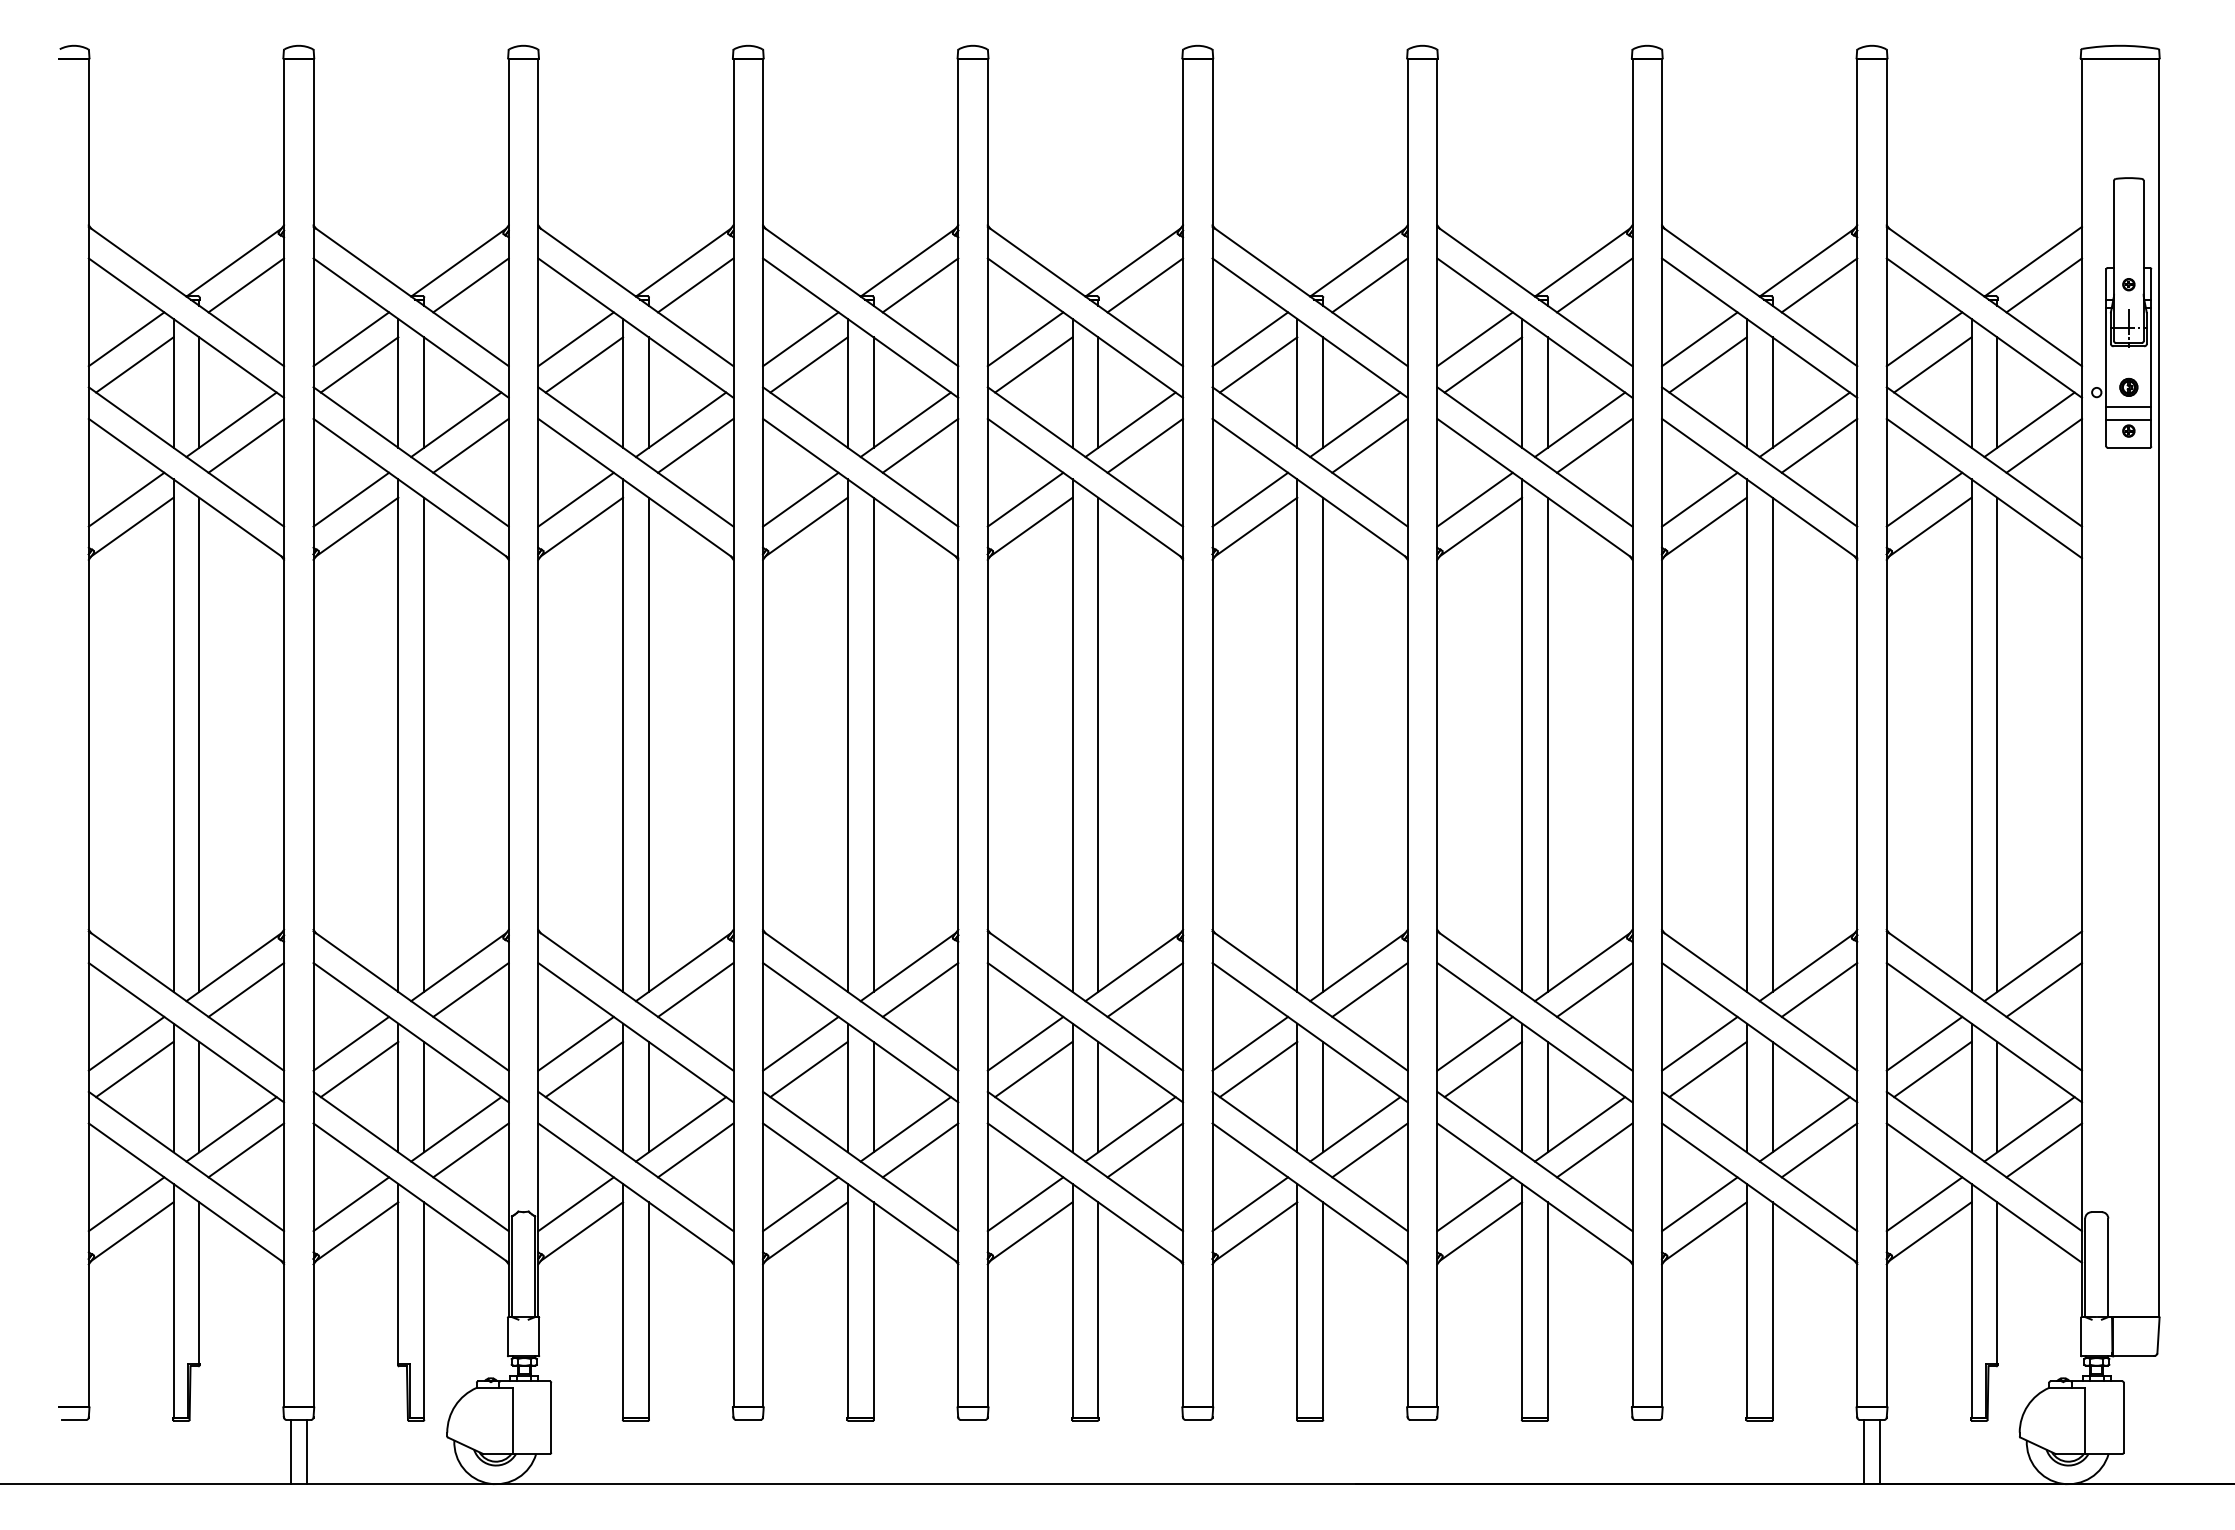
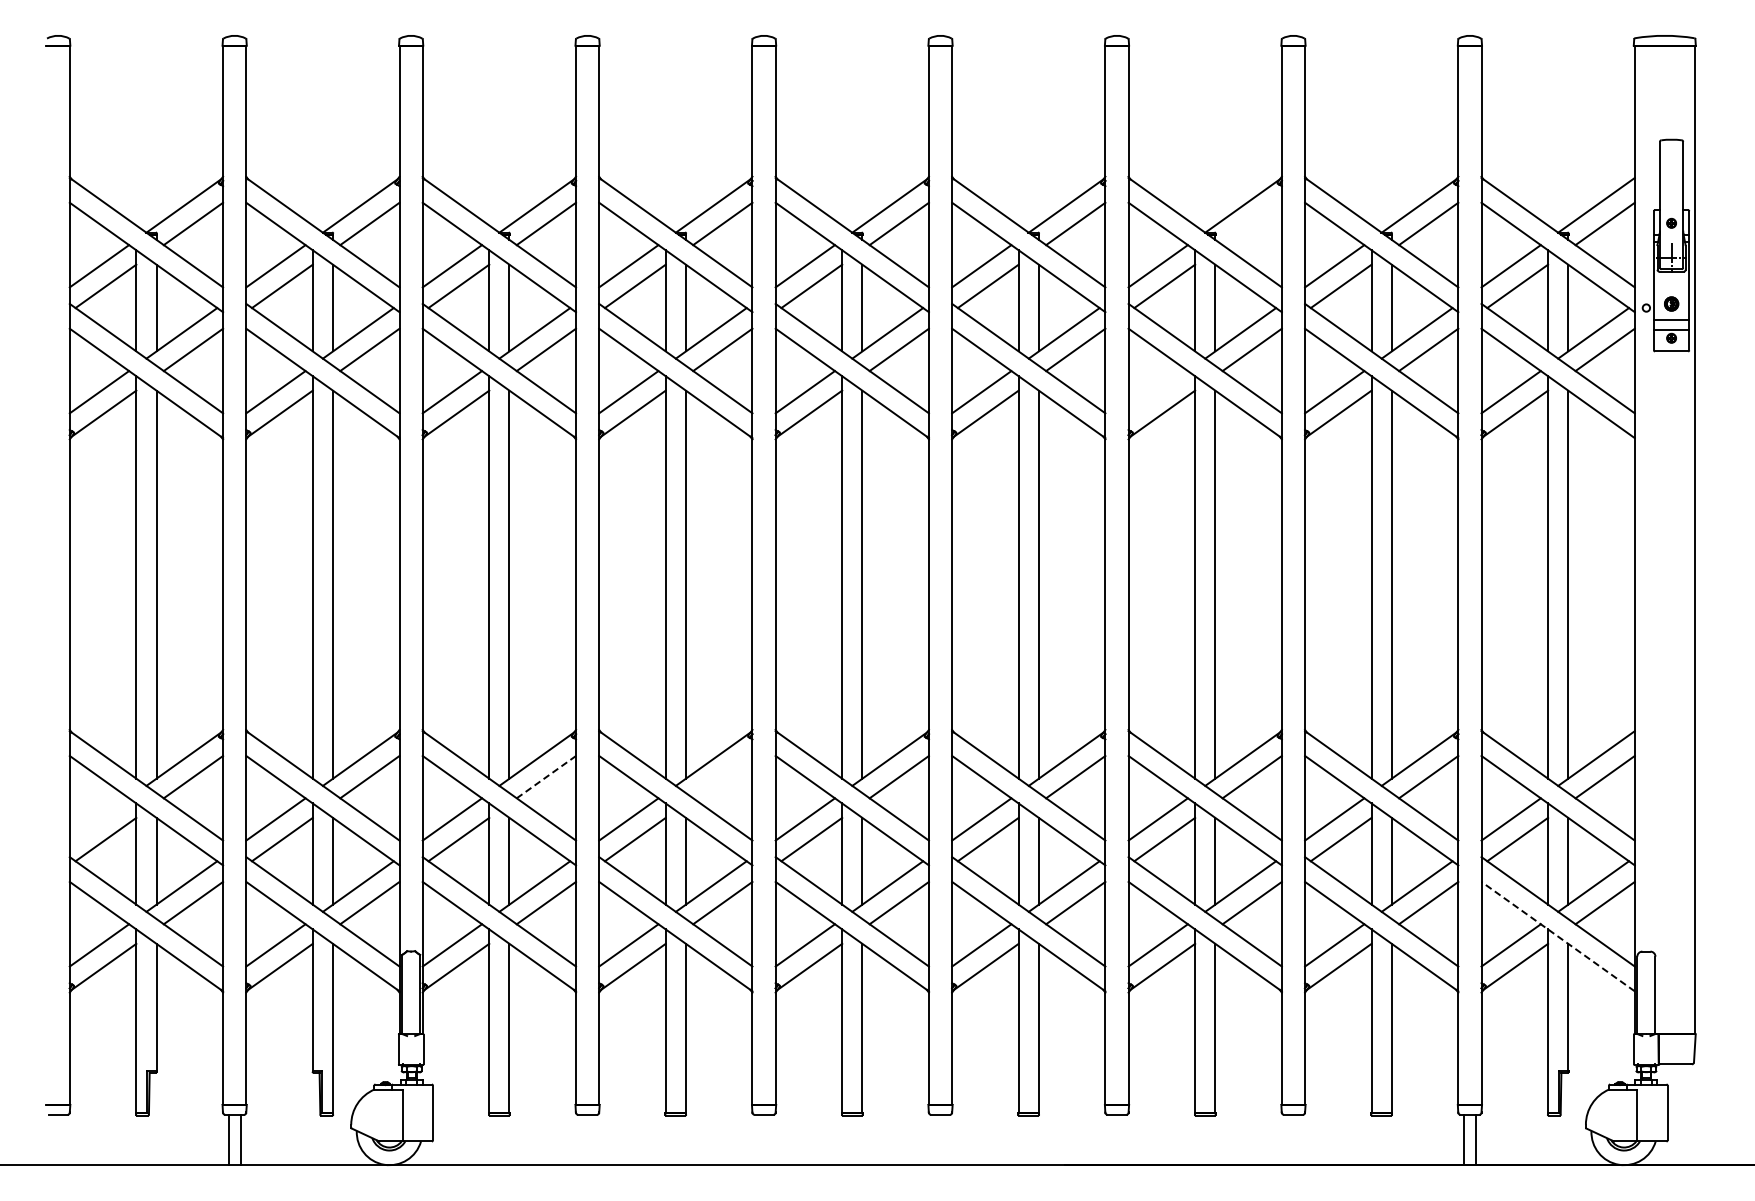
line: (1593, 284) -> (1251, 223), removed
line: (1474, 500) -> (1157, 392), removed
line: (695, 989) -> (546, 776), solid -> dashed
line: (920, 989) -> (722, 776), removed
line: (126, 1043) -> (99, 819), removed
line: (1983, 1192) -> (1557, 936), solid -> dashed

